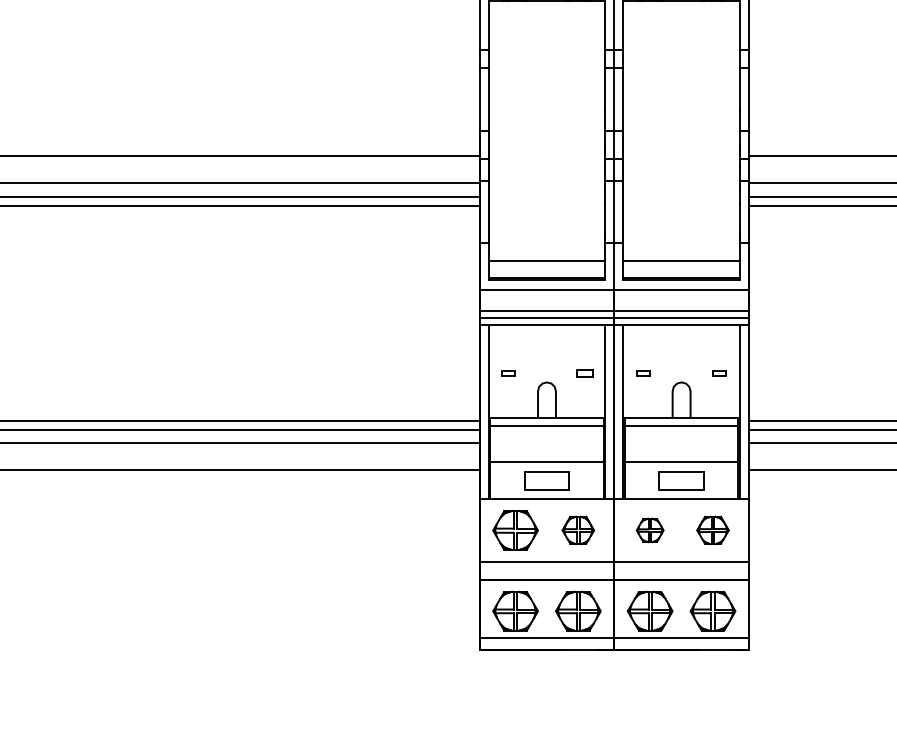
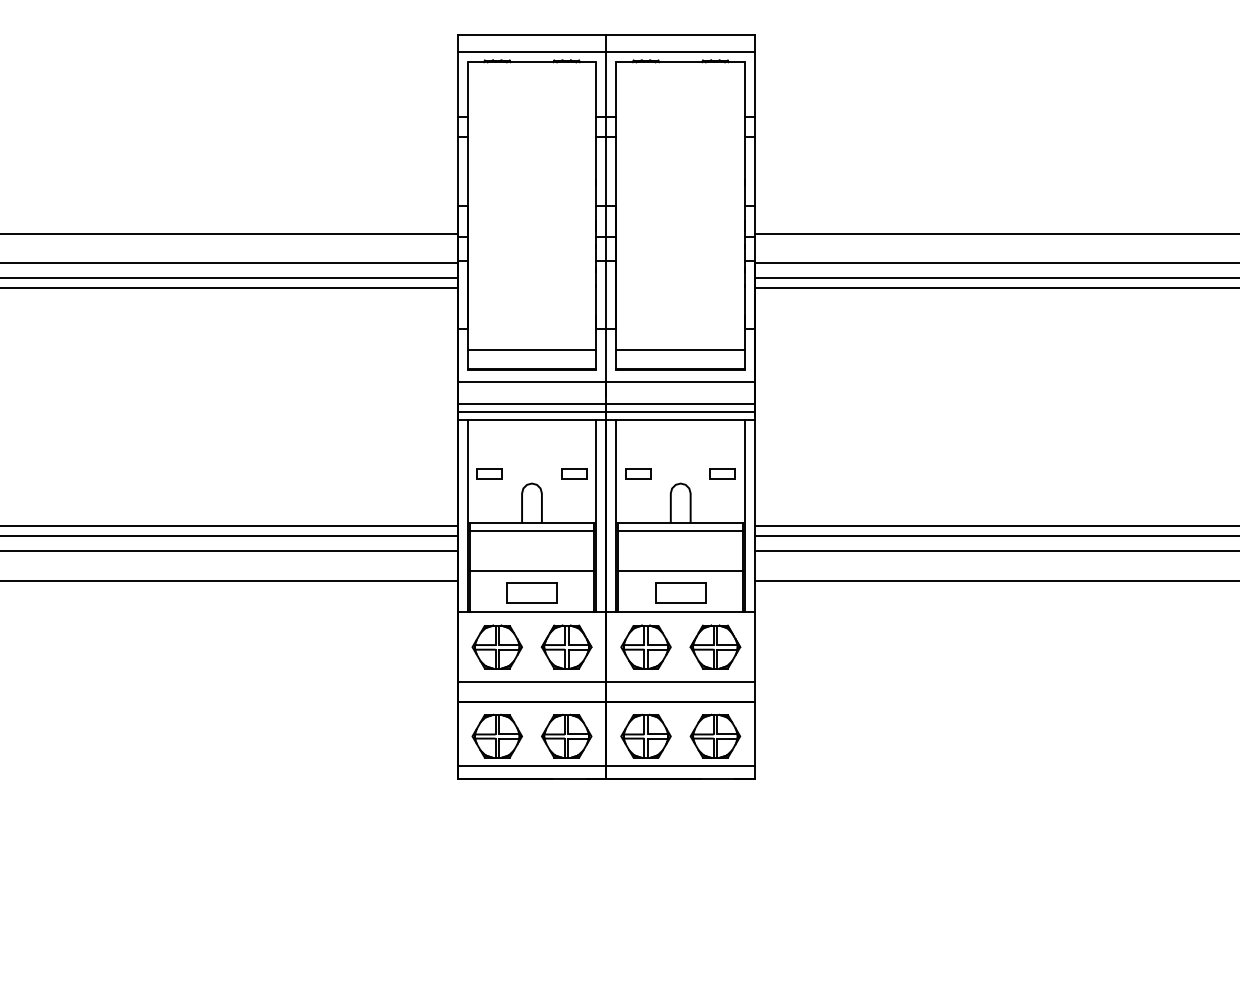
part: (508, 373) -> (489, 473), size x1.67
part: (585, 373) -> (574, 473), size x1.43
part: (643, 373) -> (638, 473), size x1.67
part: (719, 373) -> (722, 473), size x1.67
part: (578, 529) -> (566, 646), size x1.43
part: (649, 529) -> (645, 646), size x1.67
part: (713, 529) -> (715, 646), size x1.43

